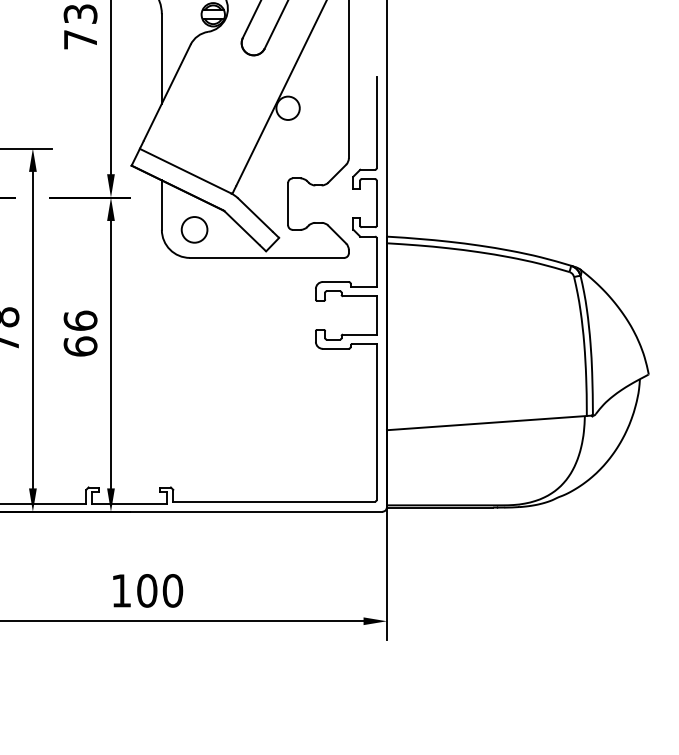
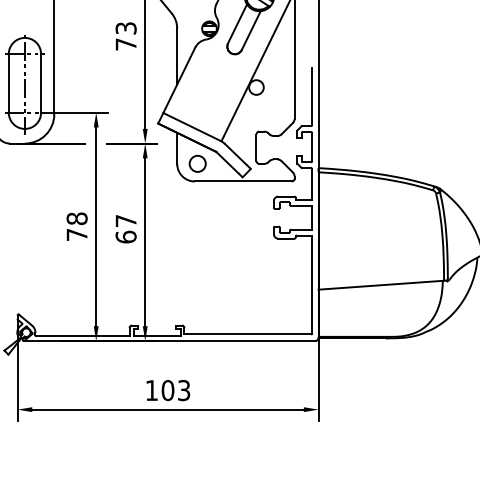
text: (79, 320) -> (125, 220), 66 -> 67
text: (171, 590) -> (183, 390), 100 -> 103

